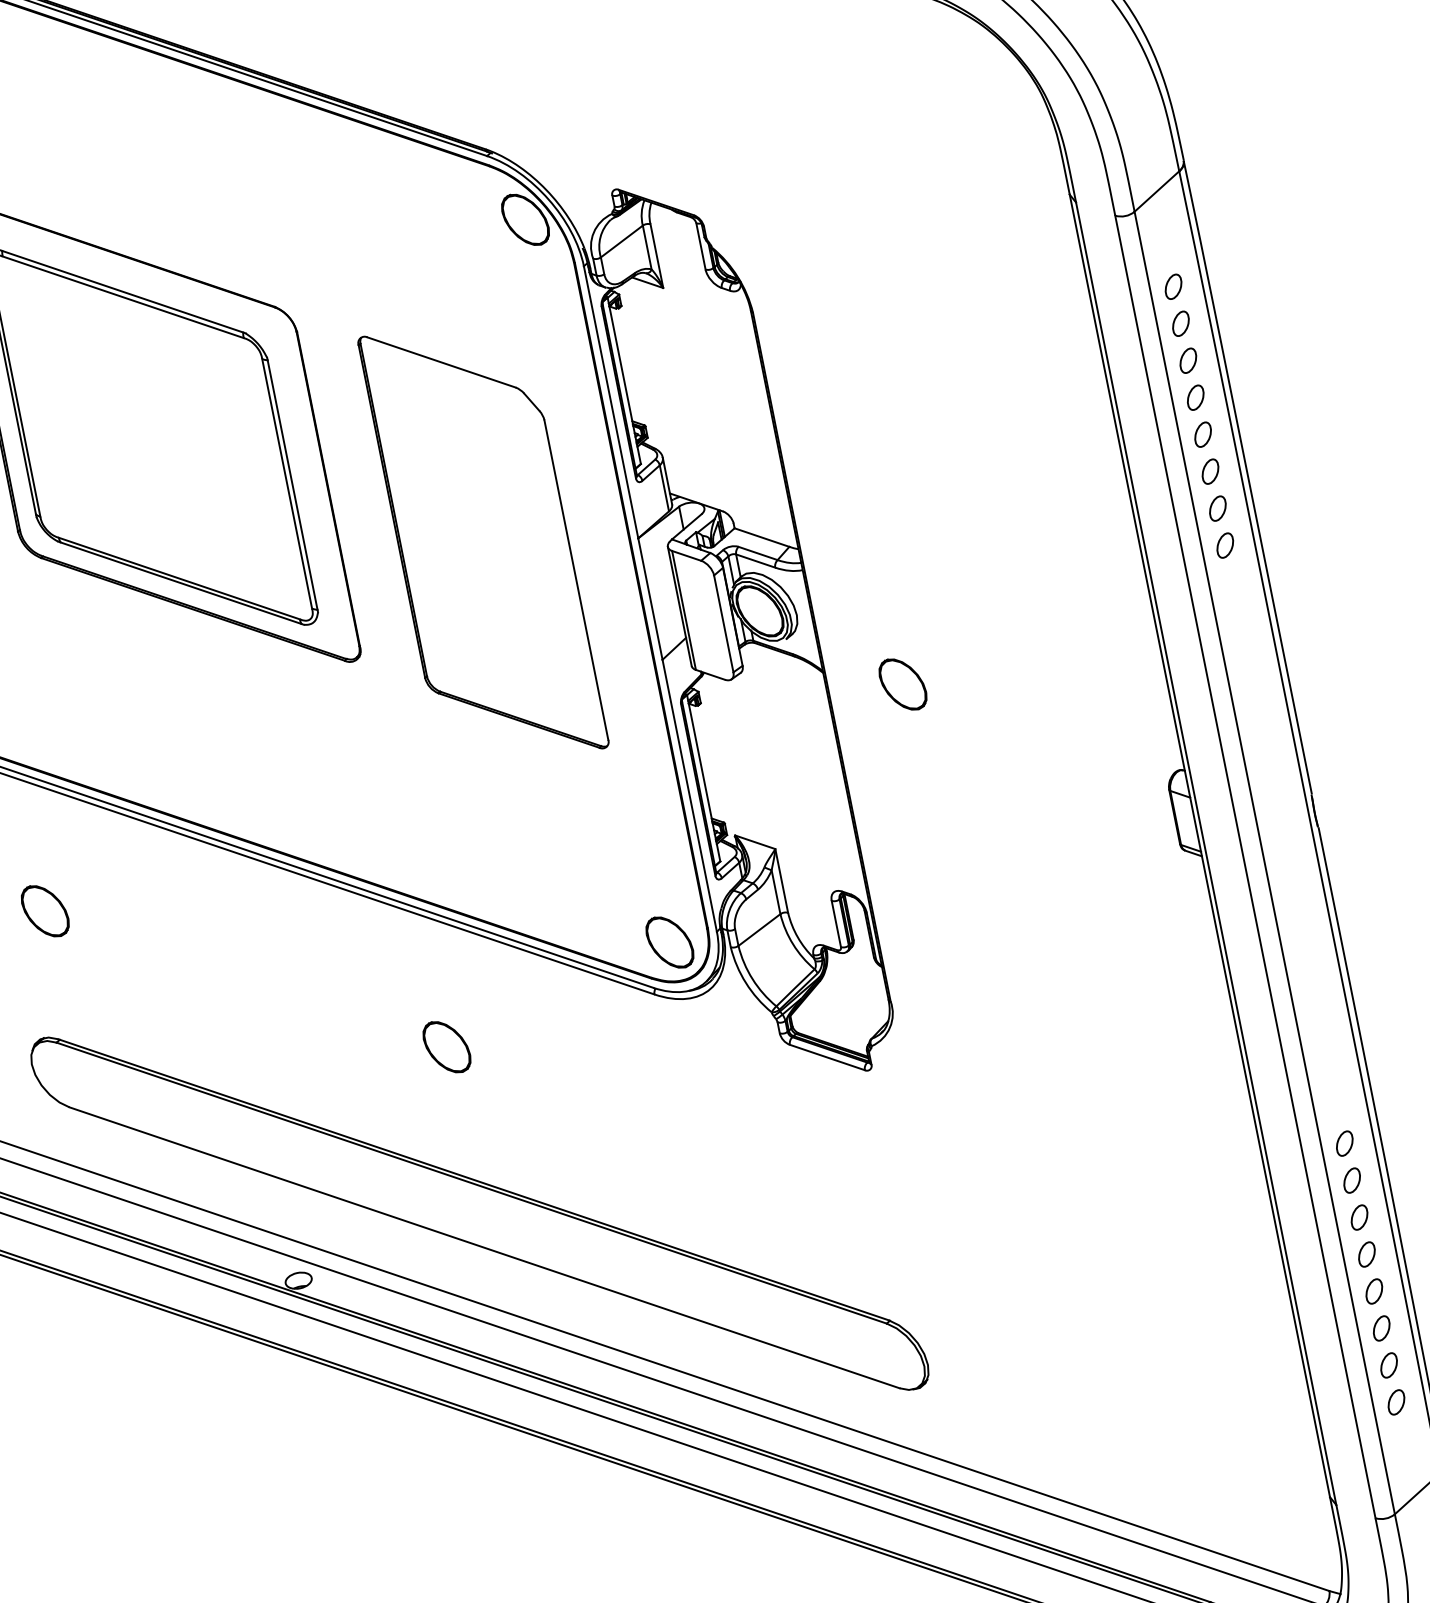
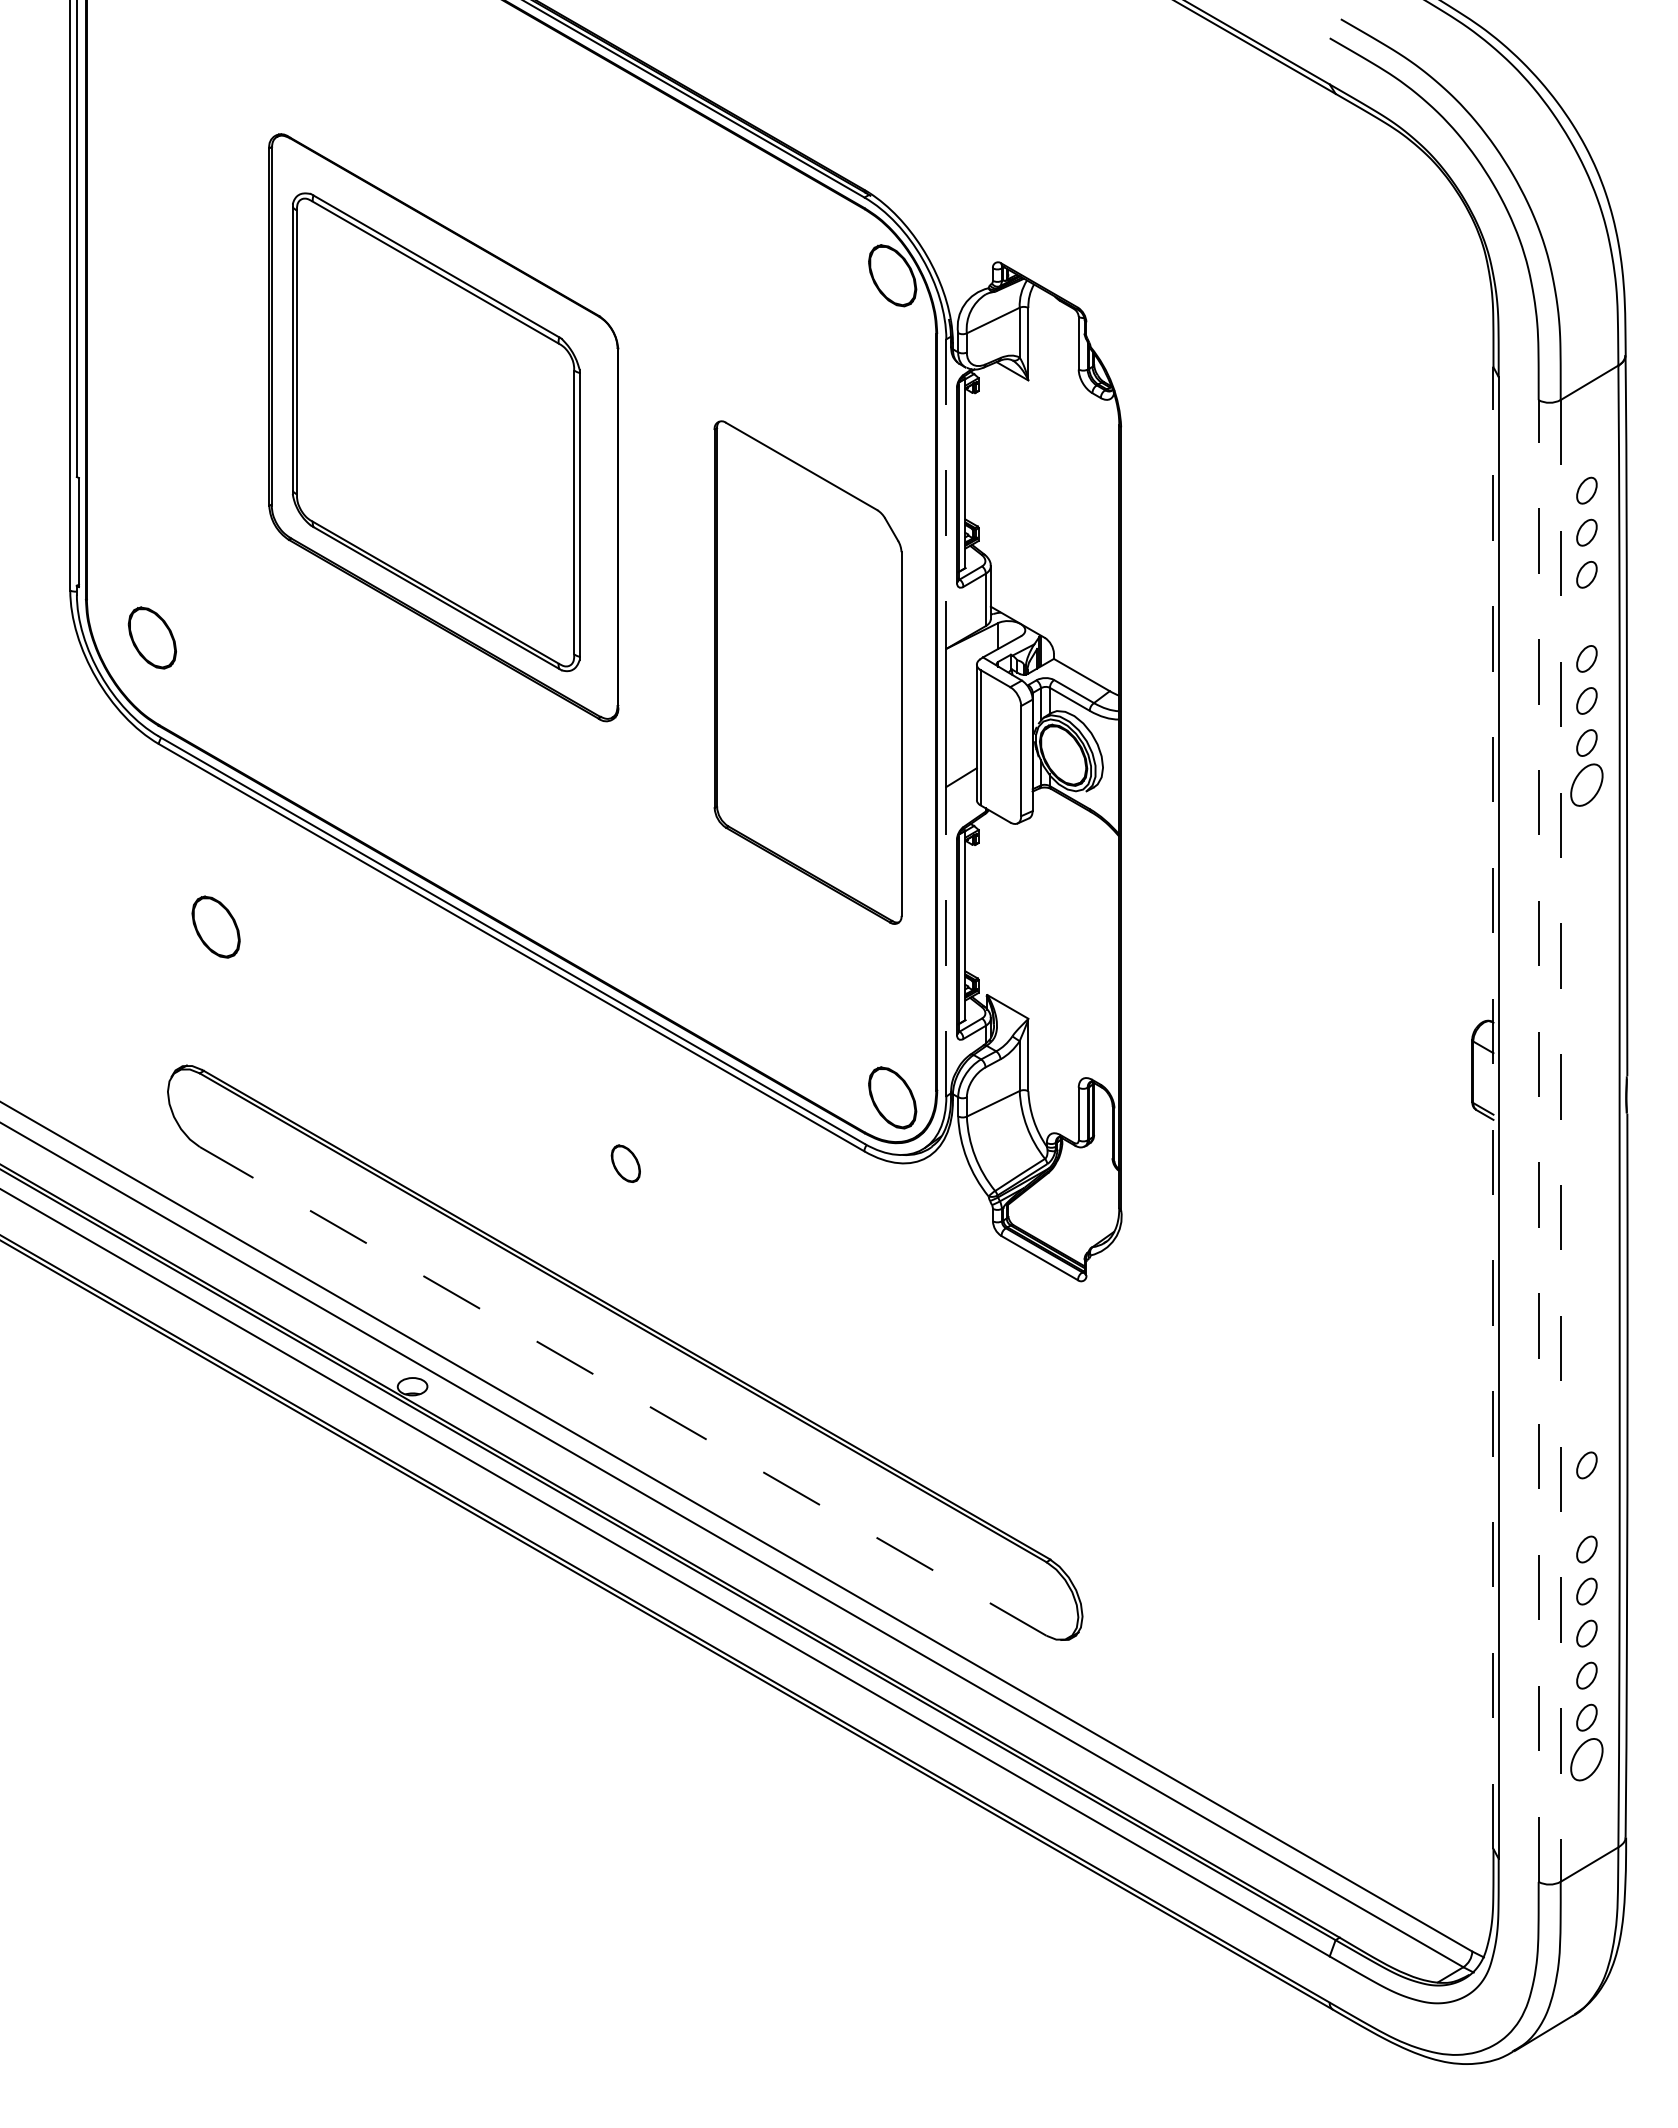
part: (1195, 397) -> (1586, 616), removed
line: (611, 402) -> (946, 494), solid -> dashed
part: (482, 542) -> (807, 672), moved
part: (1224, 545) -> (1586, 784), size x1.6
part: (902, 684) -> (1203, 866), removed
line: (689, 795) -> (946, 941), solid -> dashed
line: (1199, 846) -> (1493, 1108), solid -> dashed
line: (1264, 862) -> (1560, 1140), solid -> dashed
line: (1245, 867) -> (1538, 1141), solid -> dashed
part: (446, 1047) -> (625, 1163), size x0.6
part: (1351, 1180) -> (1586, 1507), removed
line: (484, 1247) -> (623, 1391), solid -> dashed
part: (1396, 1402) -> (1586, 1759), size x1.6

